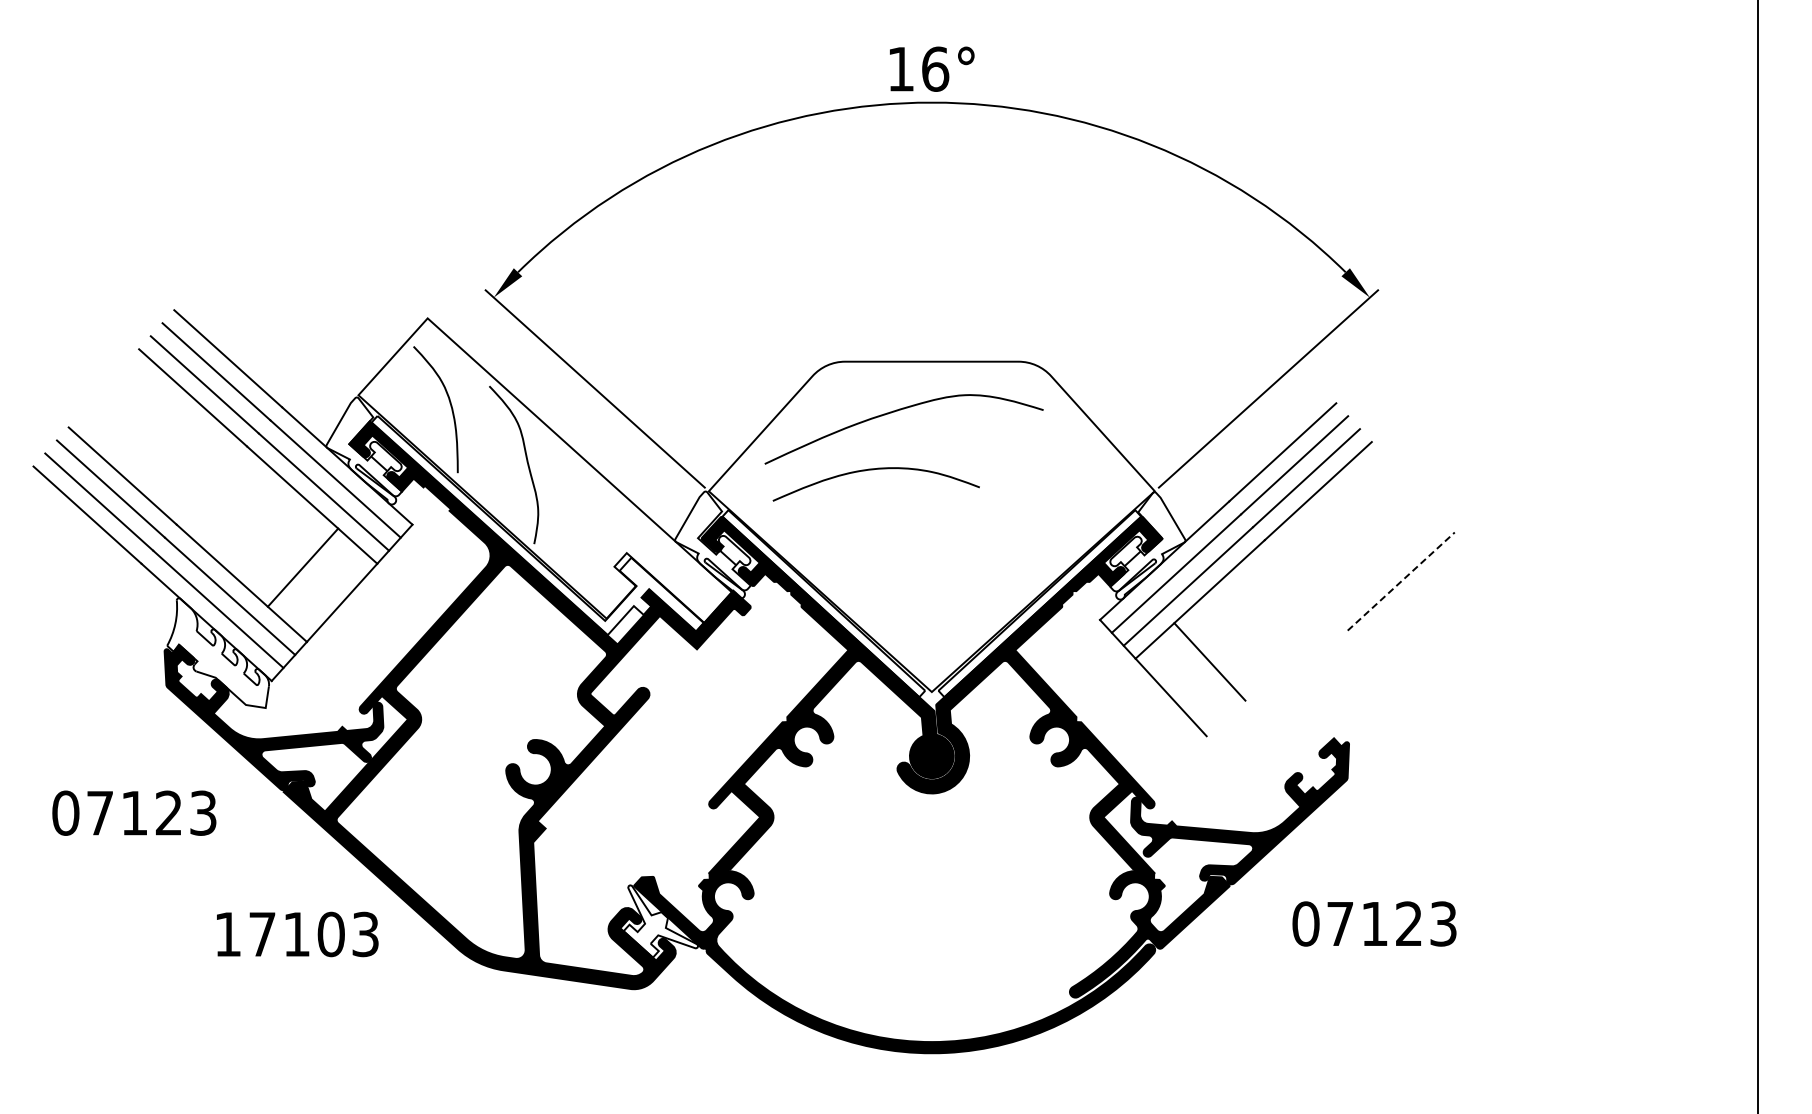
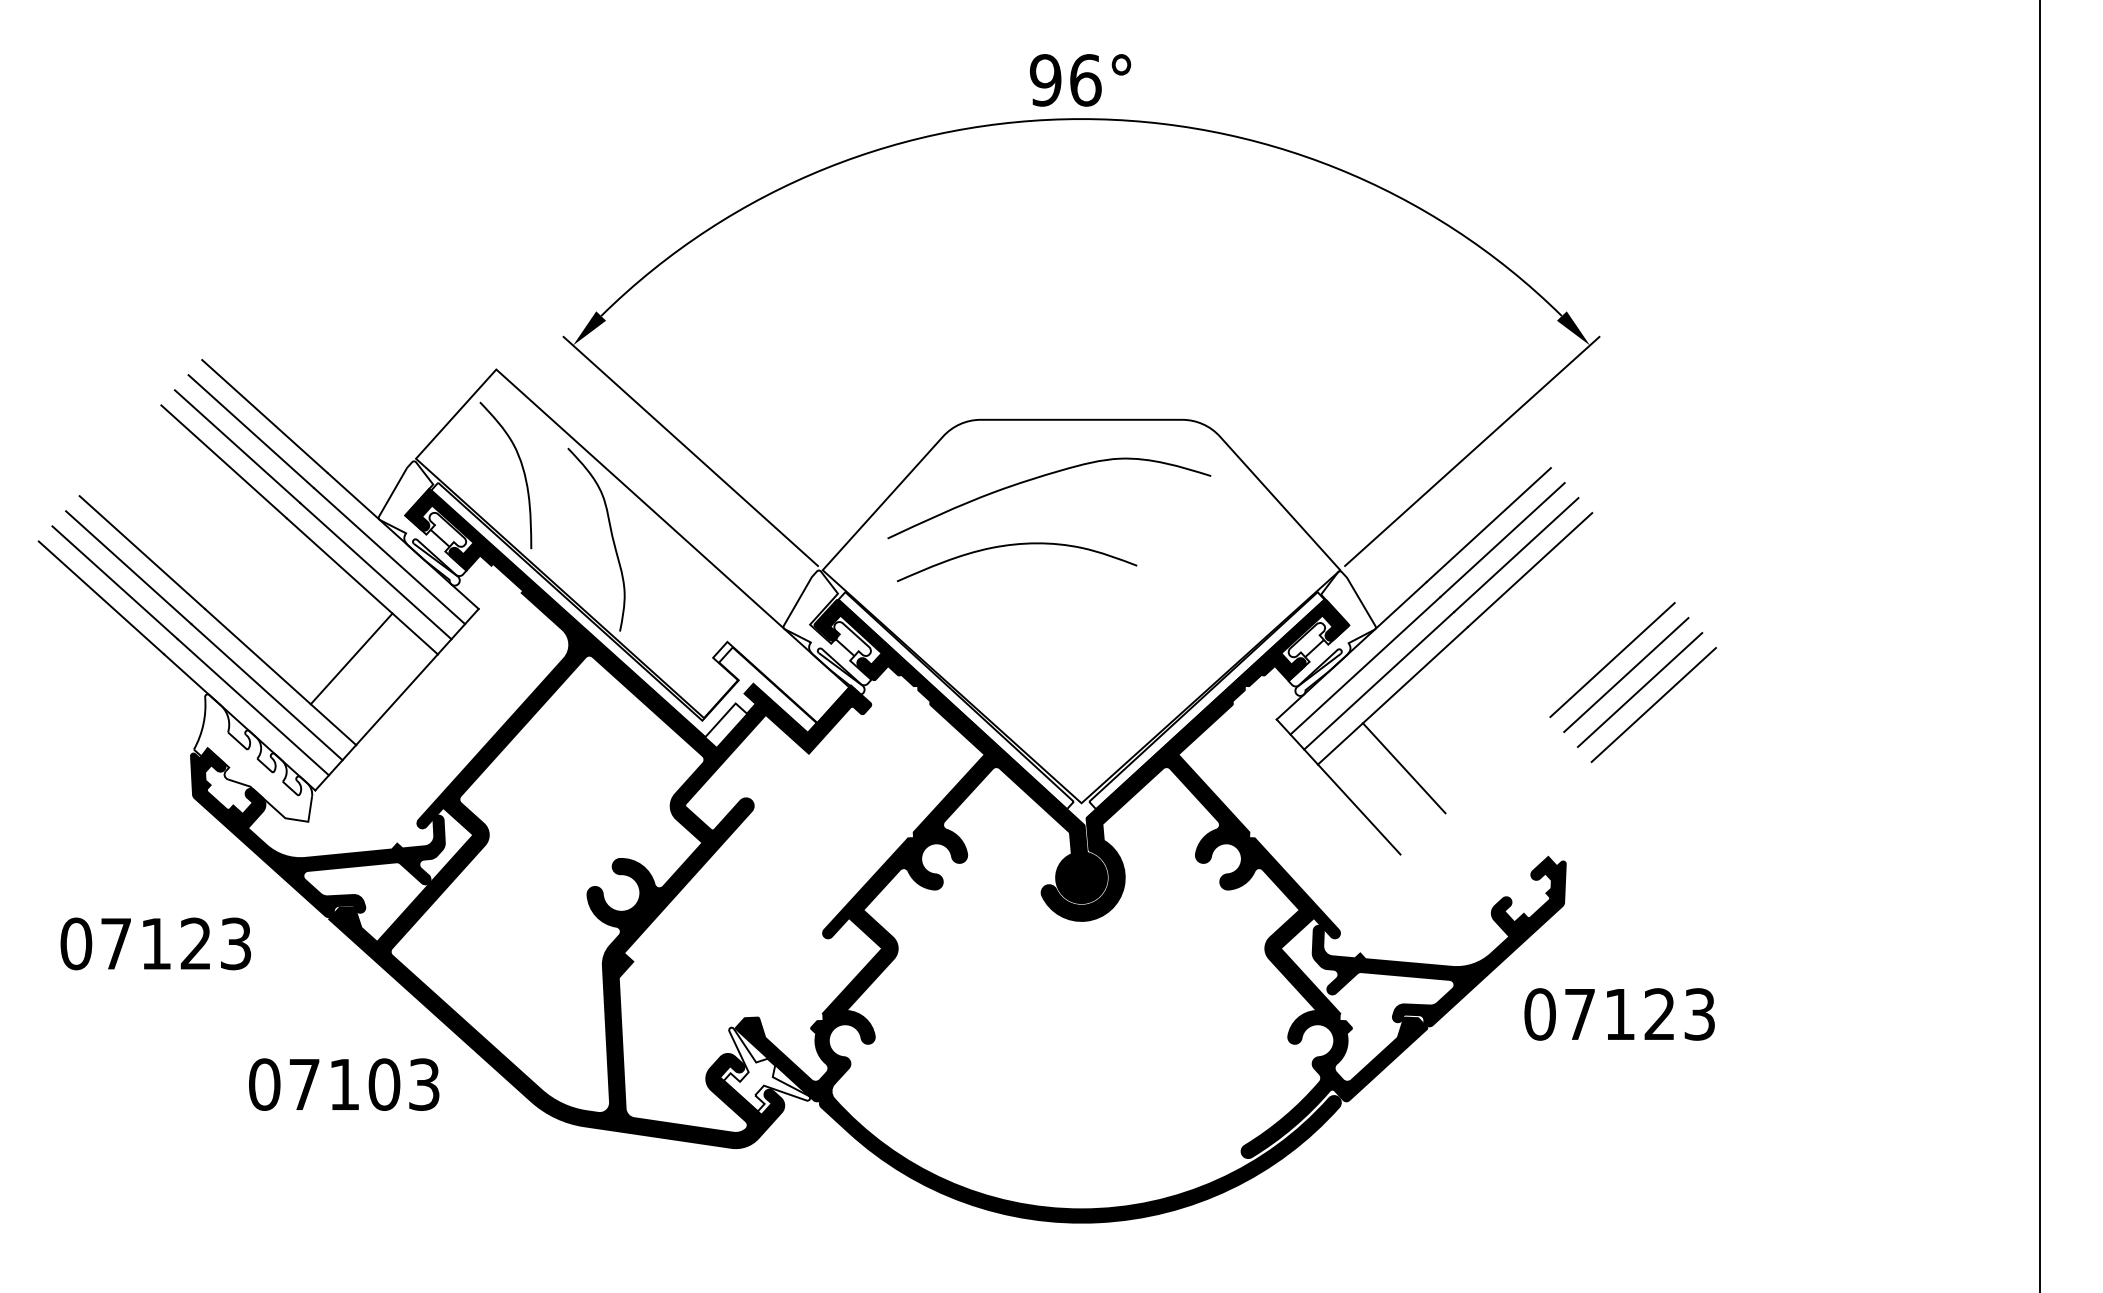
text: (900, 68) -> (1045, 79), 16° -> 96°
line: (1388, 568) -> (1611, 659), added
line: (1401, 581) -> (1626, 674), dashed -> solid
line: (1412, 594) -> (1639, 690), added
line: (1424, 607) -> (1653, 705), added
text: (1374, 923) -> (1619, 1013), moved
text: (227, 934) -> (263, 1084), 17103 -> 07103

